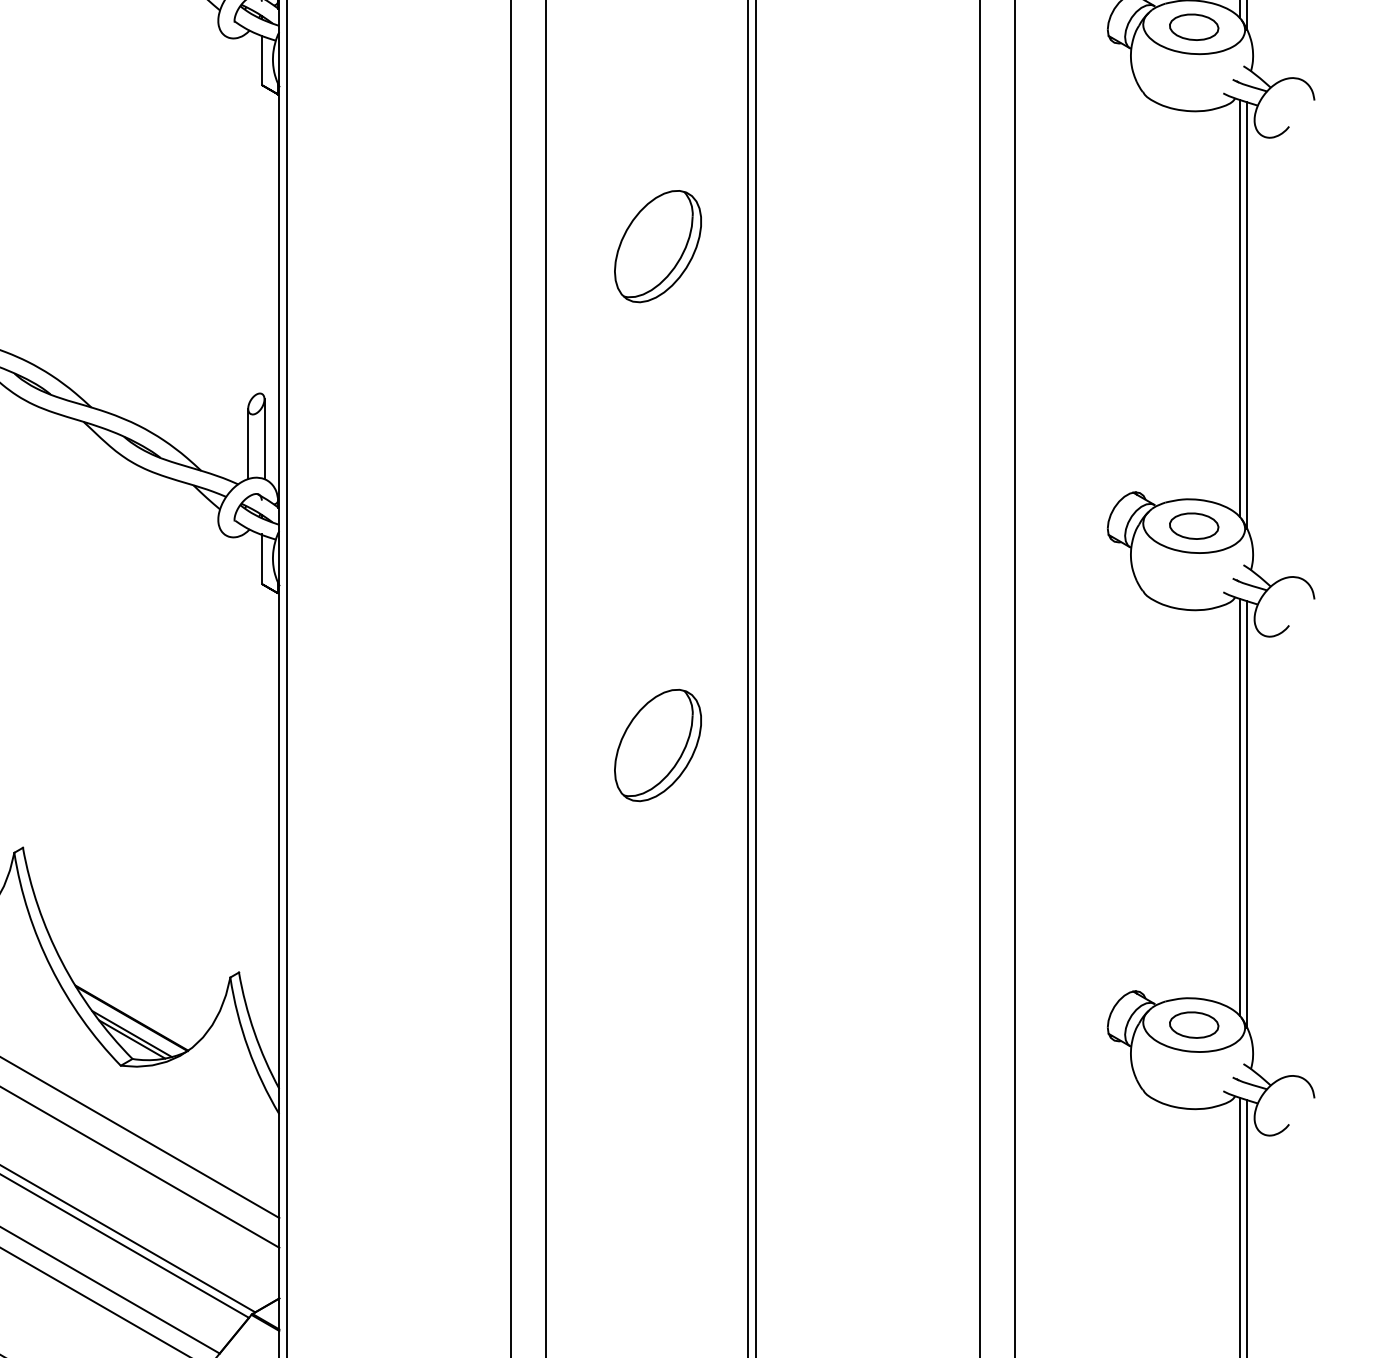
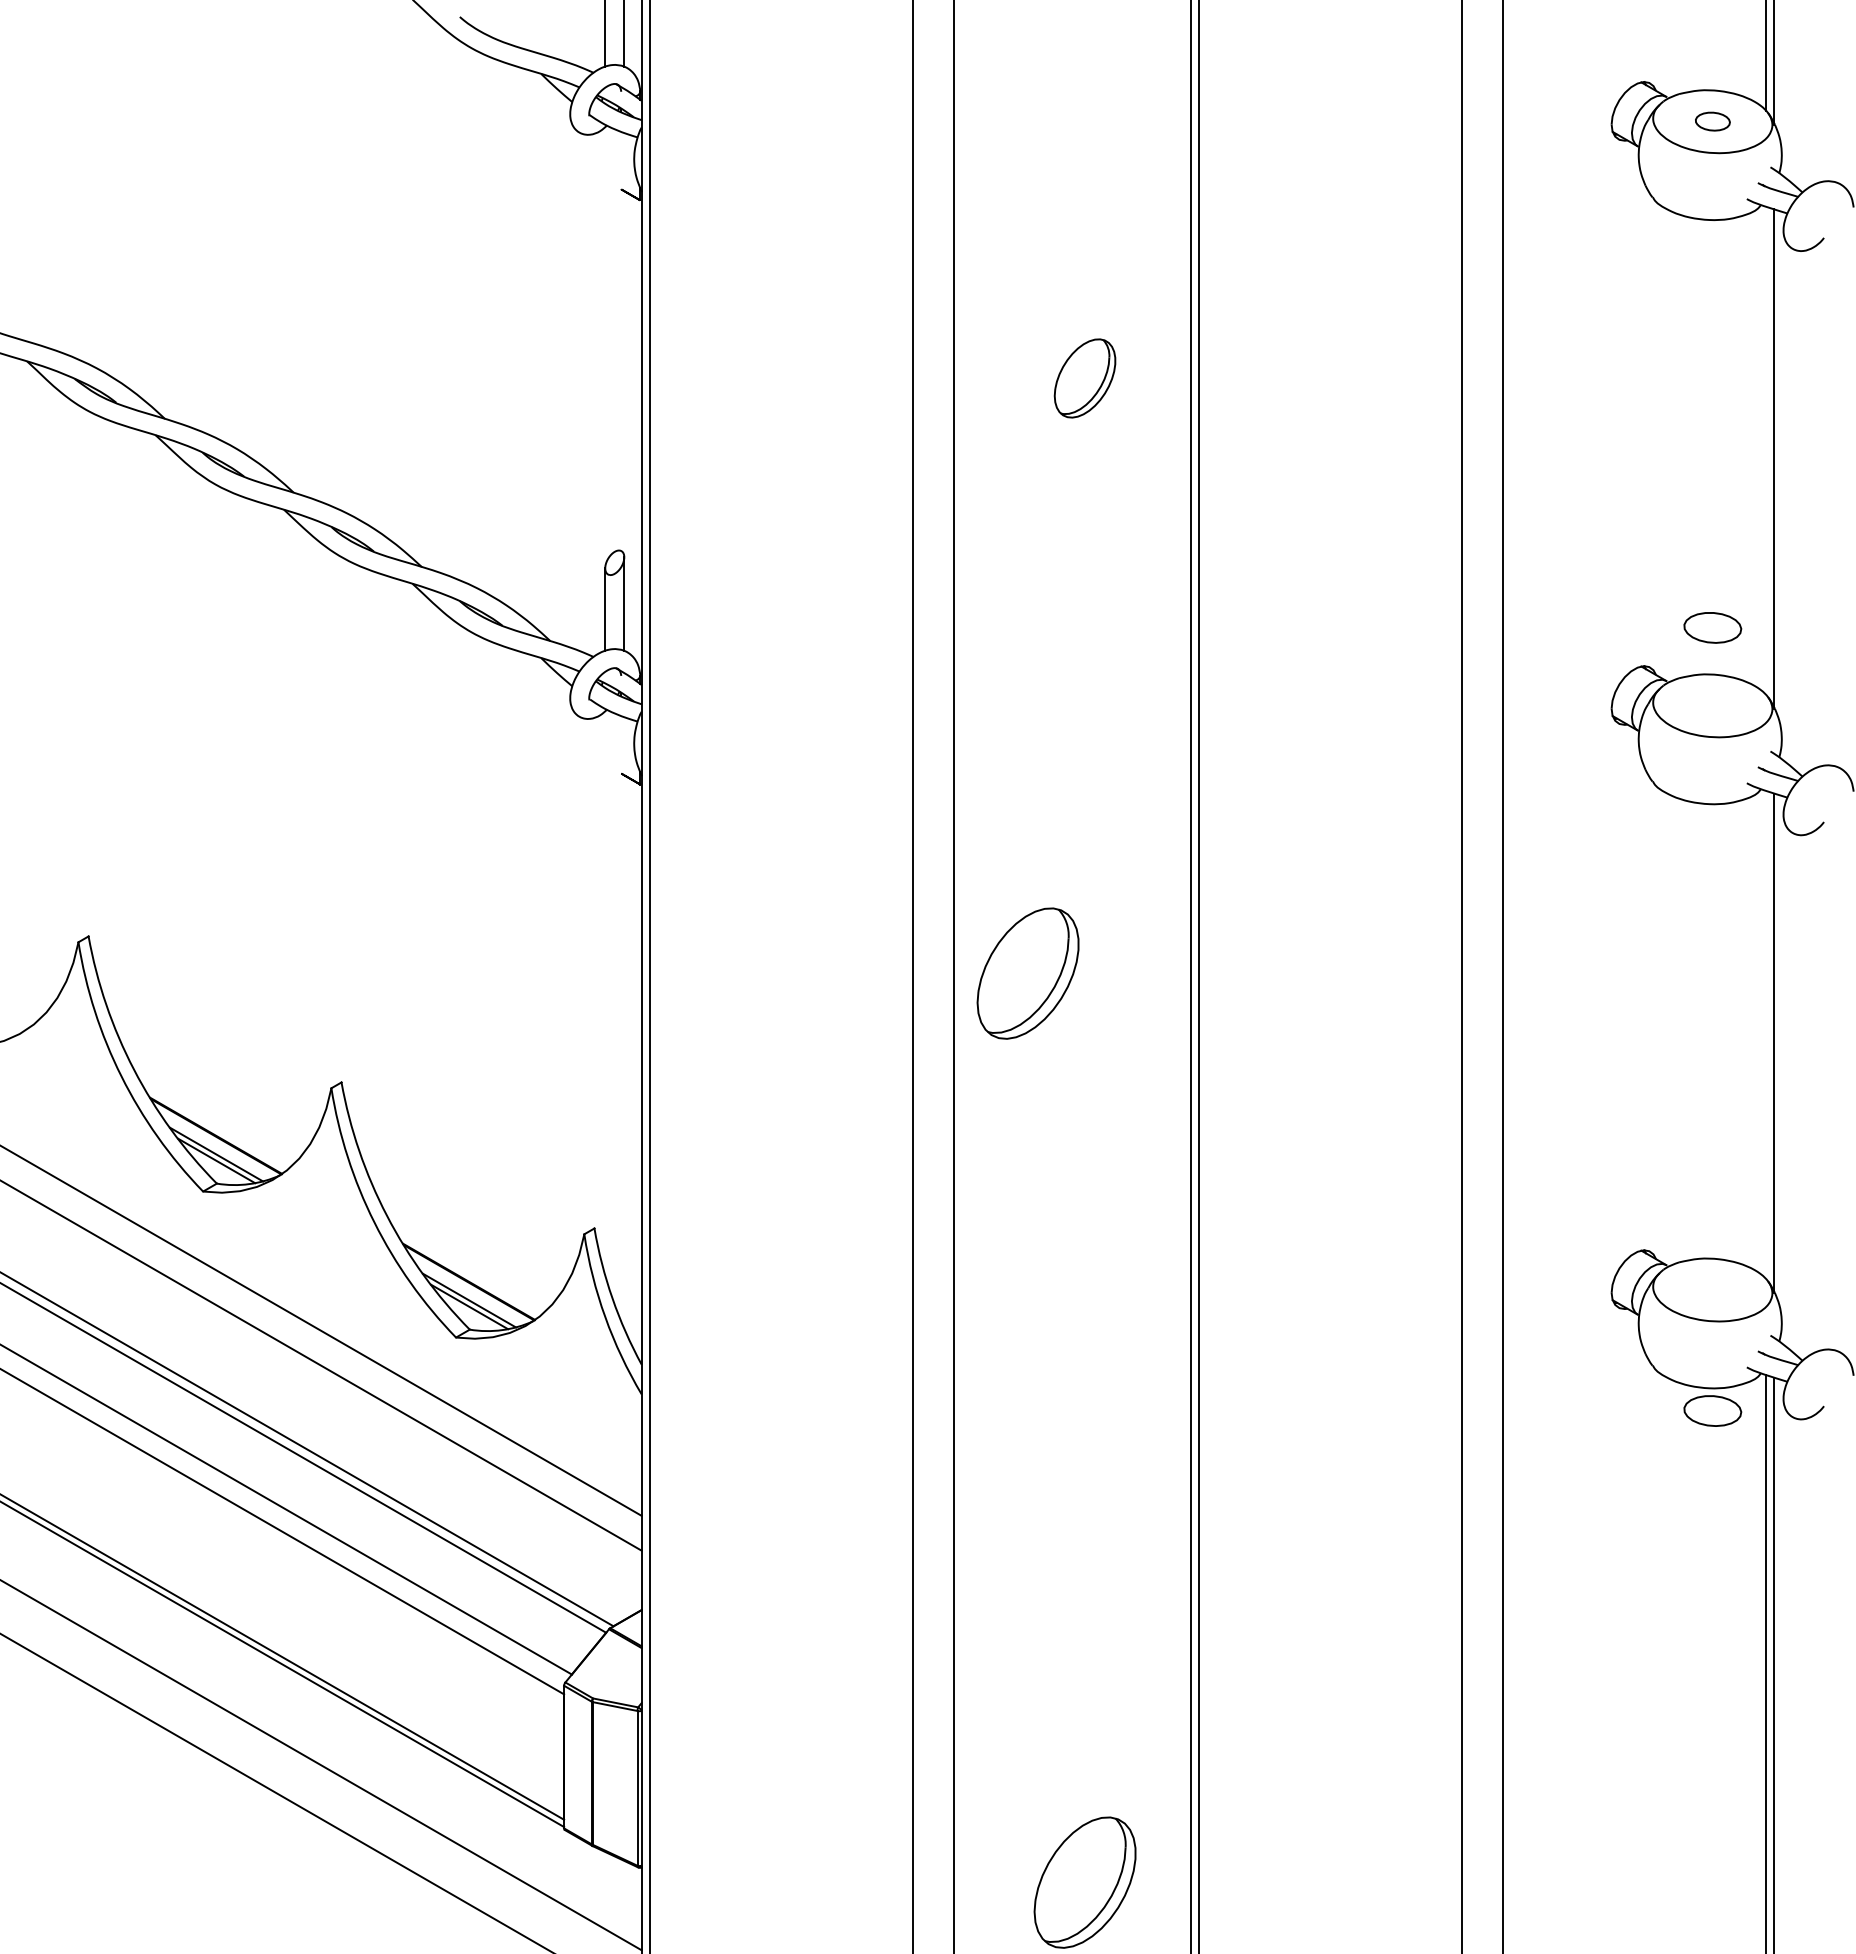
part: (1193, 27) -> (1712, 121), size x0.6
line: (262, 60) -> (621, 160), removed
part: (657, 246) -> (1084, 378), size x0.6
line: (1239, 308) -> (1765, 450), removed
part: (1193, 525) -> (1712, 627), moved
line: (262, 559) -> (621, 744), removed
part: (657, 745) -> (1027, 973), moved
line: (1239, 806) -> (1765, 1034), removed
part: (1193, 1024) -> (1712, 1410), moved

